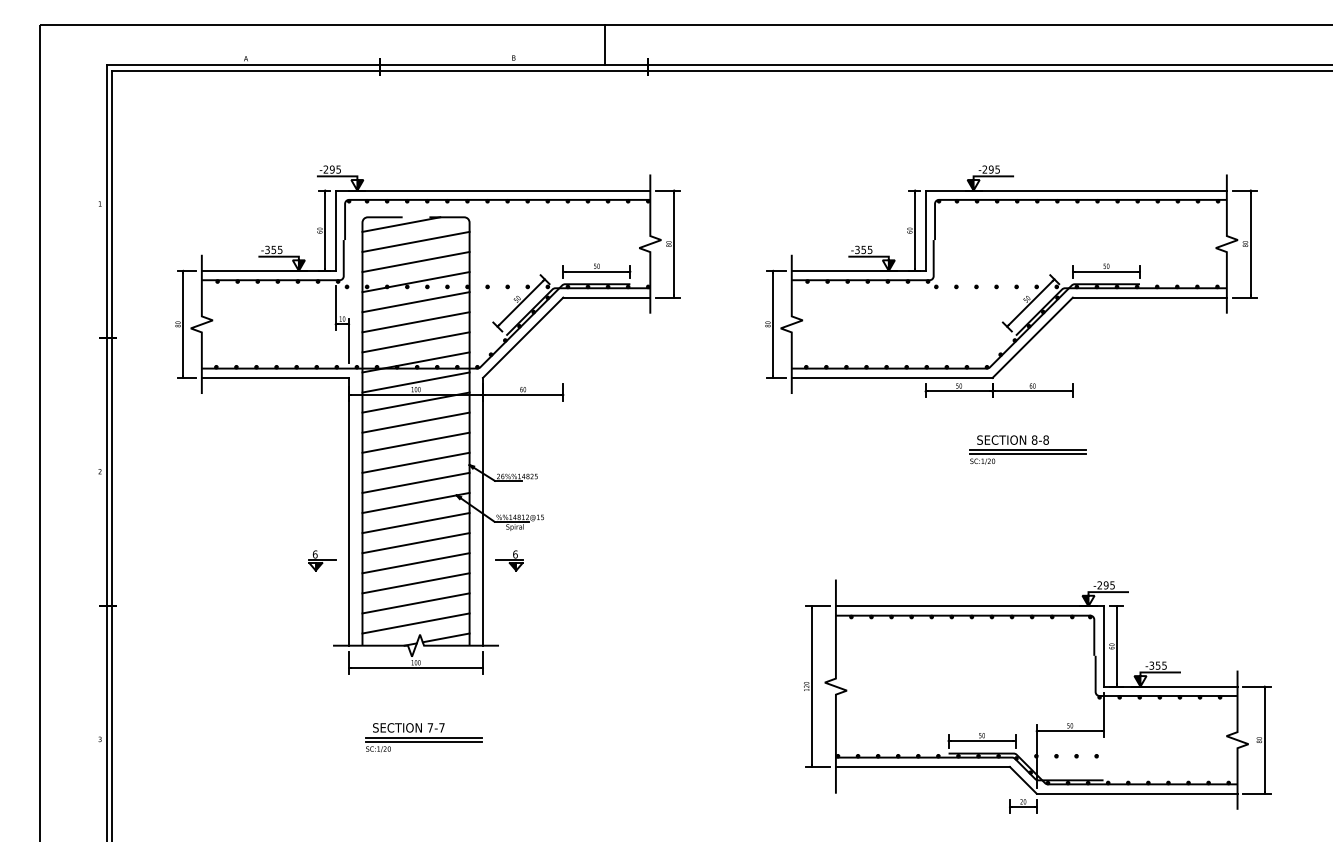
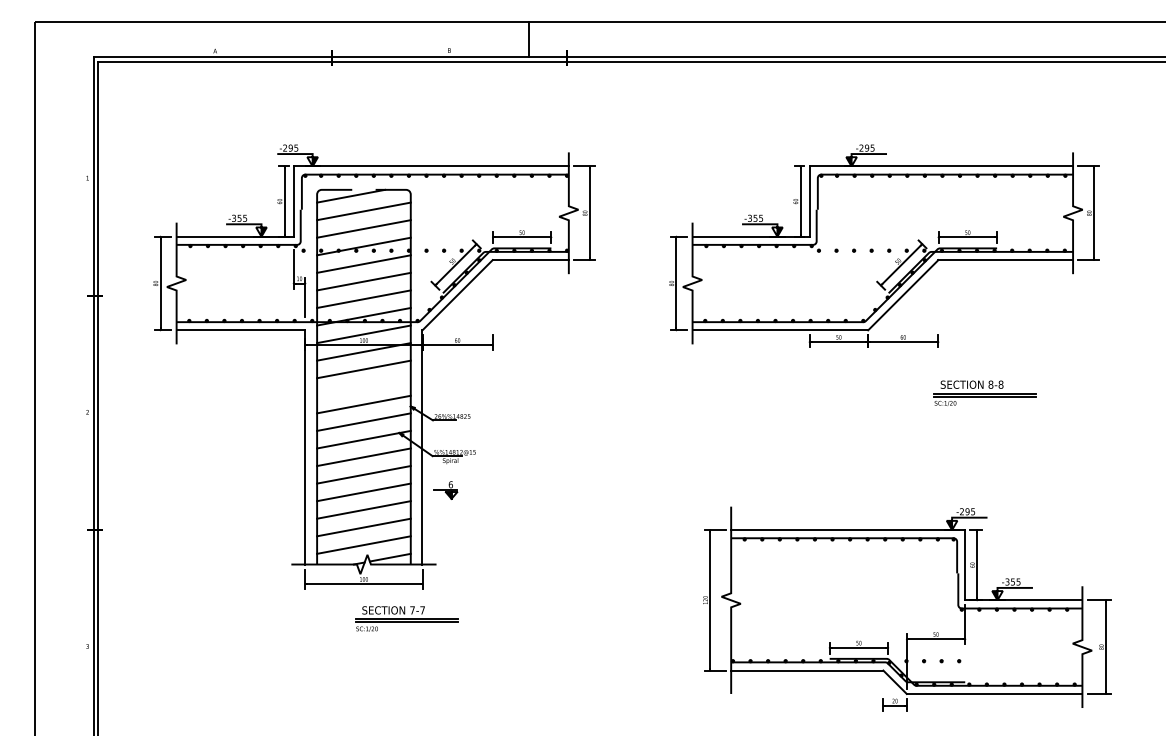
line: (415, 442) -> (363, 386), removed
part: (1027, 449) -> (984, 392), moved
part: (321, 561) -> (281, 490), removed
part: (423, 737) -> (406, 618), moved

